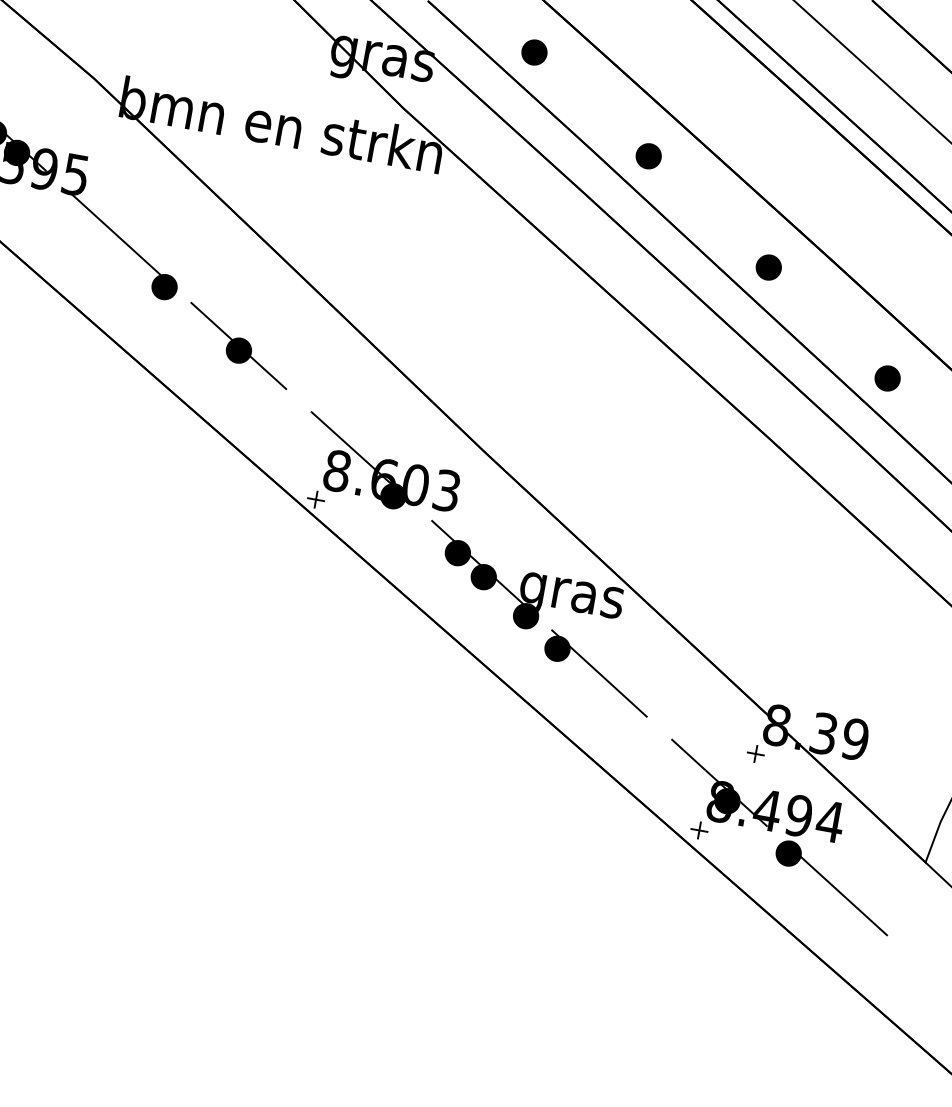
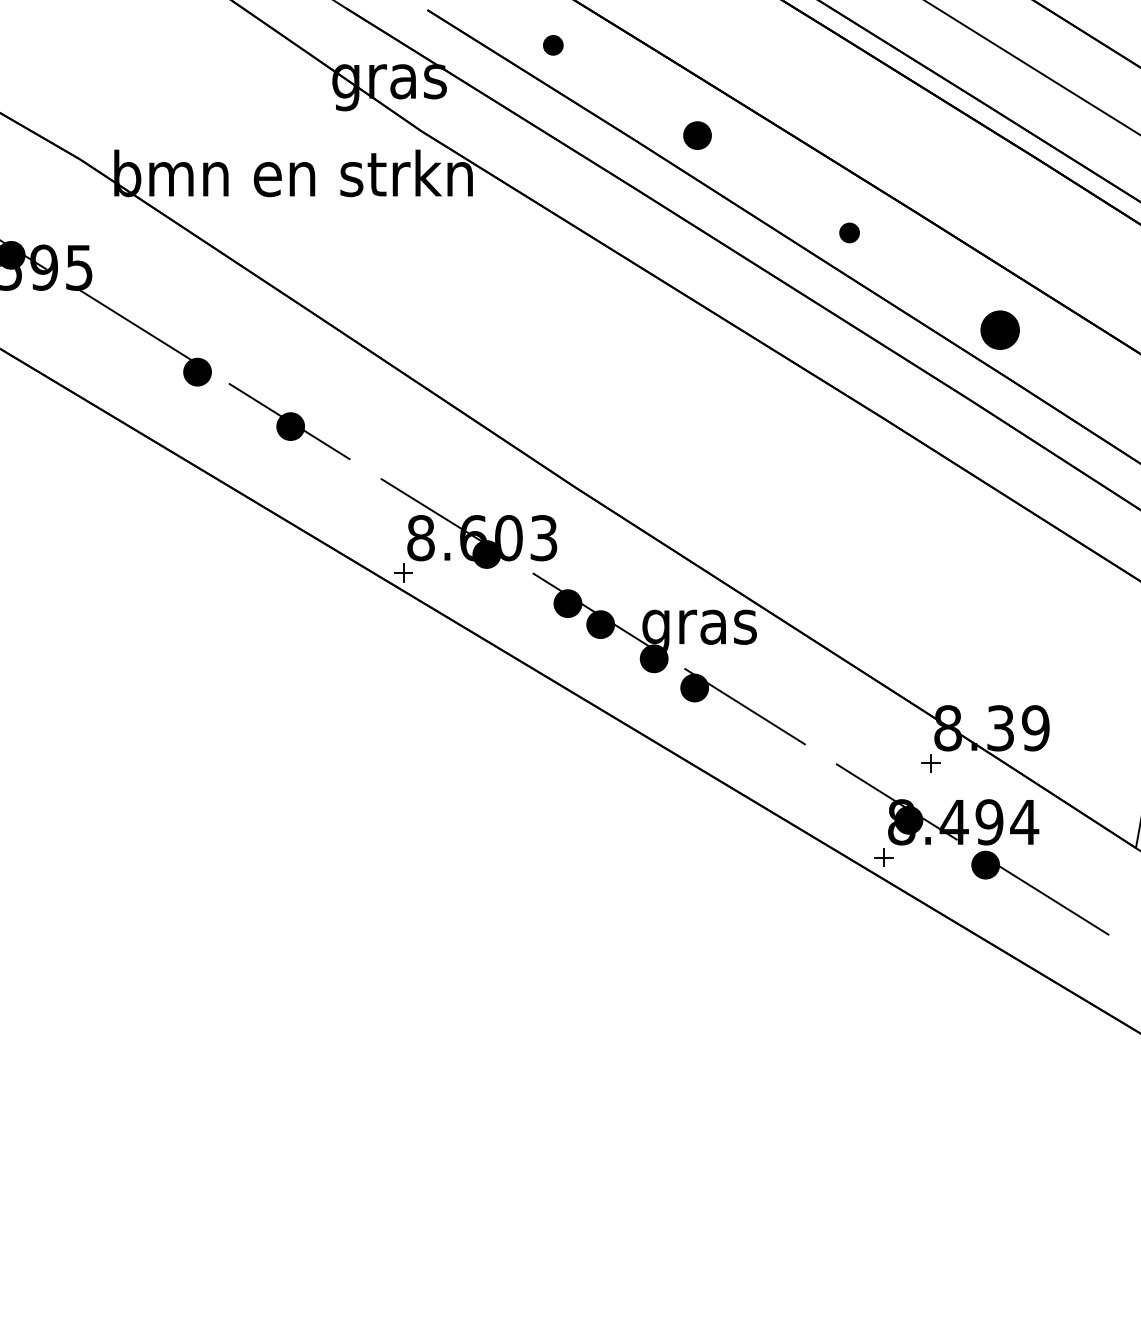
part: (534, 52) -> (553, 45), size x0.7
part: (768, 267) -> (849, 232), size x0.7
part: (887, 377) -> (1000, 329), size x1.4

